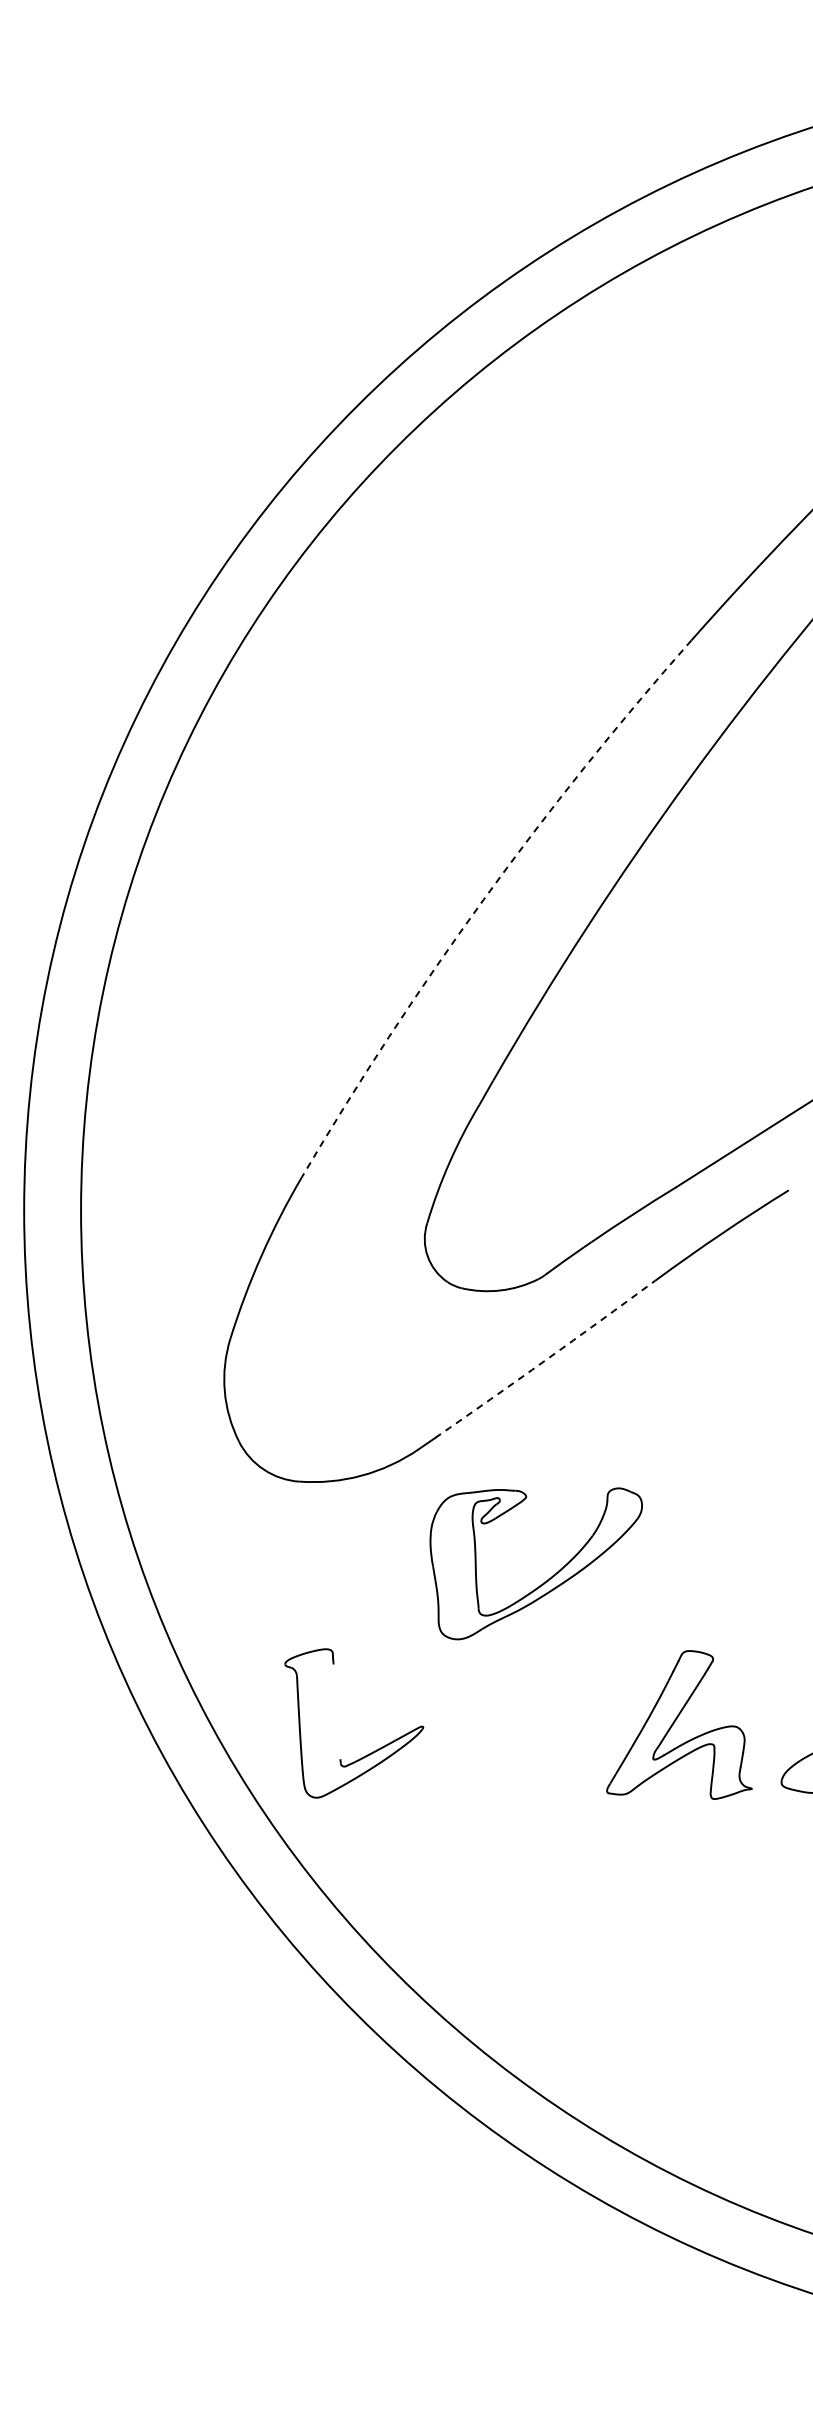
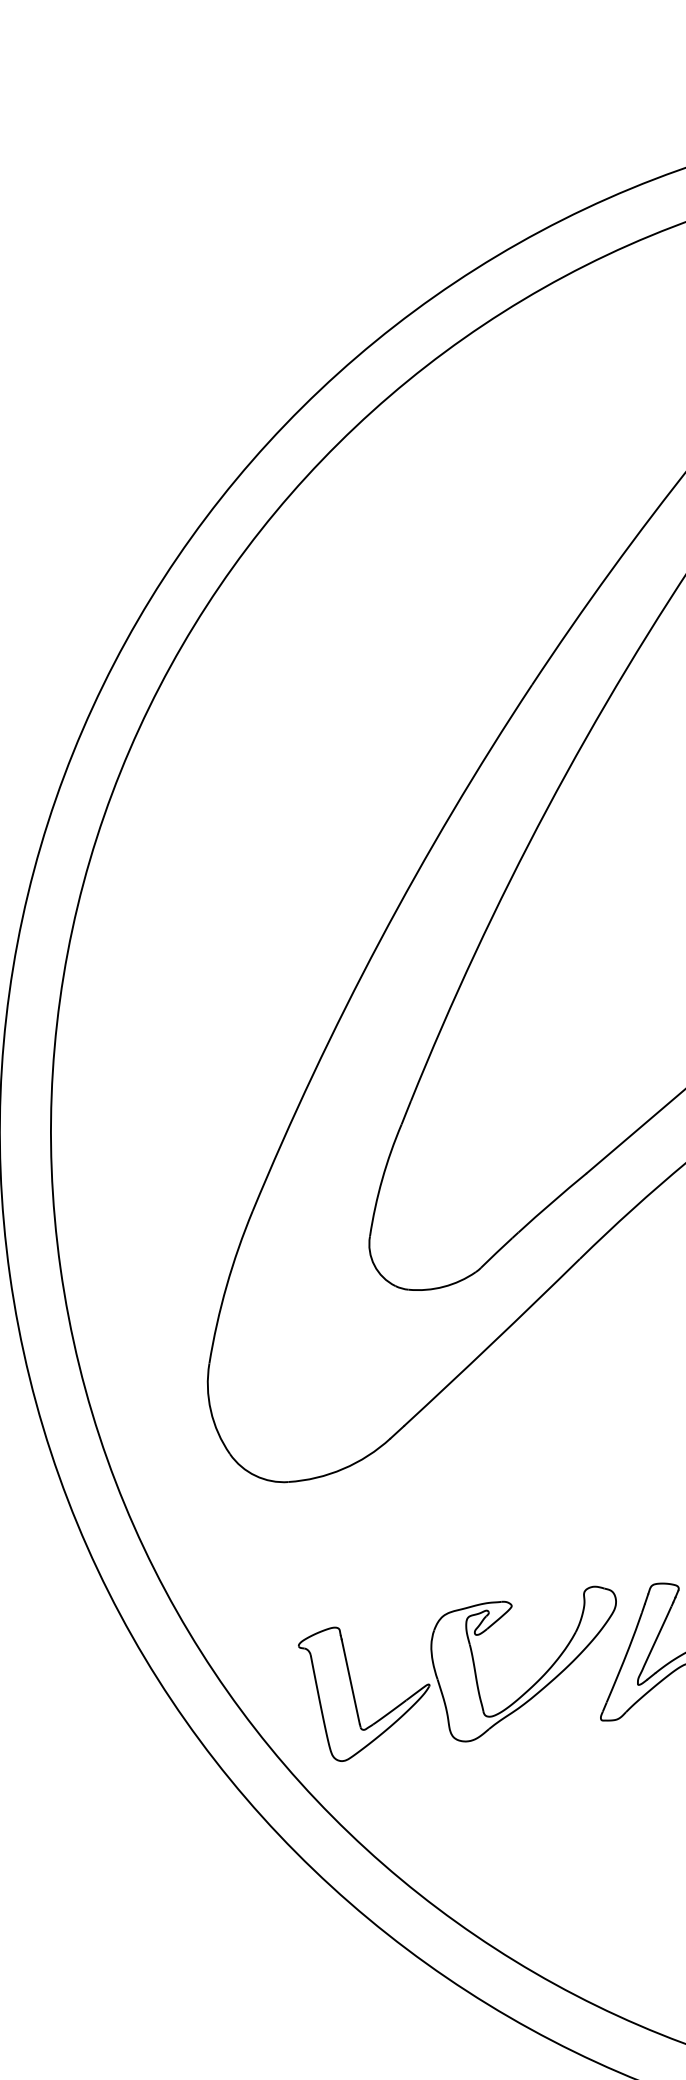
arc: (483, 899) -> (379, 941), dashed -> solid
arc: (545, 1360) -> (492, 1343), dashed -> solid
part: (548, 1578) -> (541, 1675), moved
line: (336, 1711) -> (350, 1681), added

